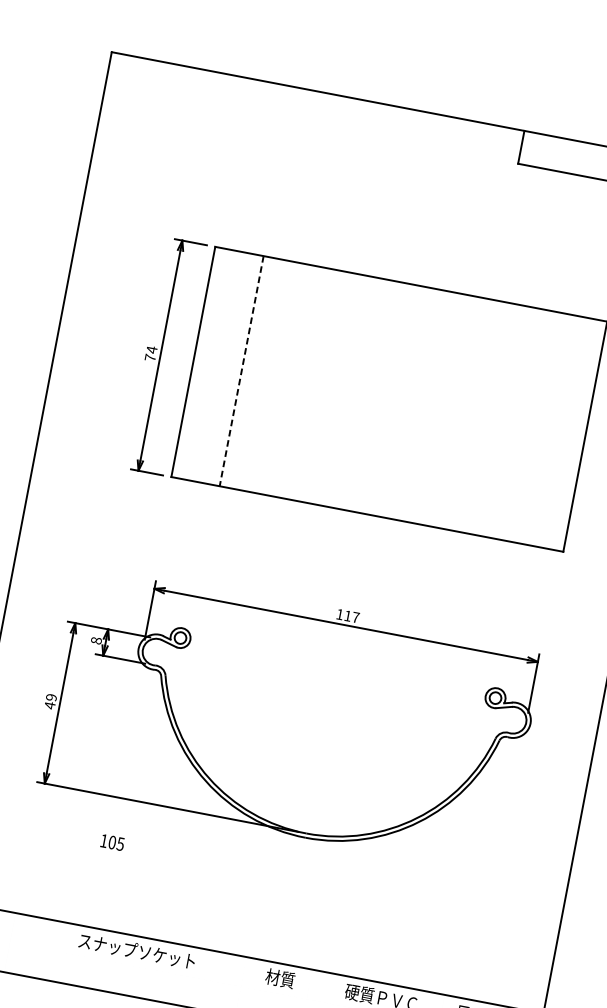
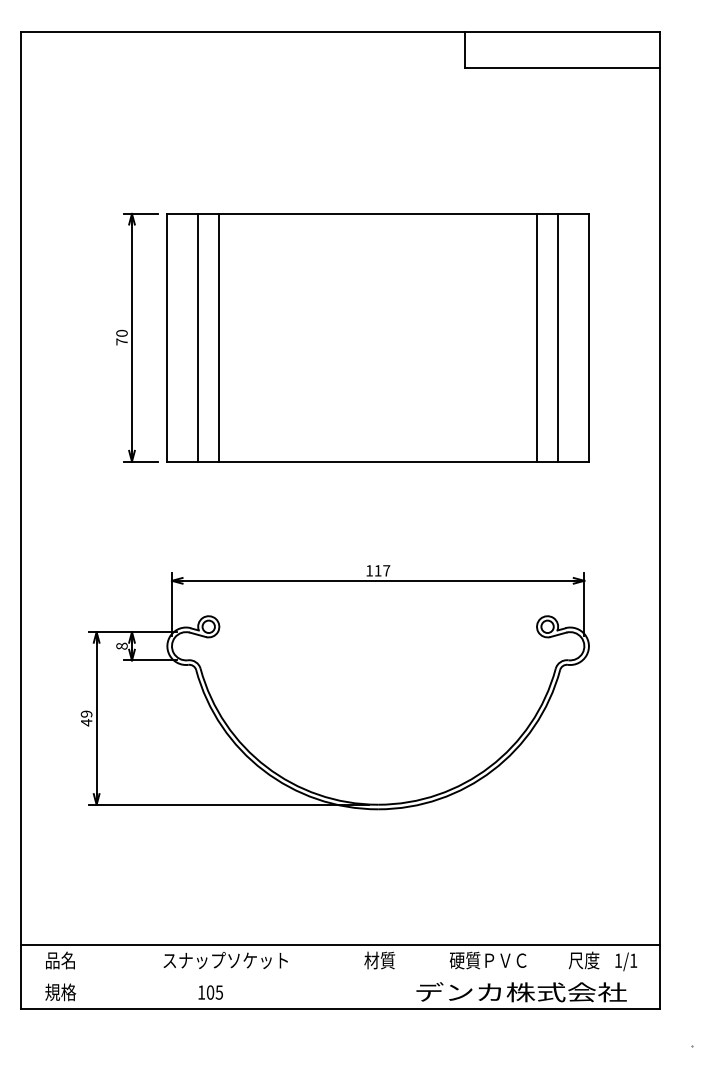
text: (151, 349) -> (121, 333), 74 -> 70
line: (222, 367) -> (198, 337), added
line: (241, 371) -> (219, 337), dashed -> solid
line: (536, 427) -> (536, 337), added
line: (556, 431) -> (558, 337), added
text: (112, 842) -> (210, 992), moved

